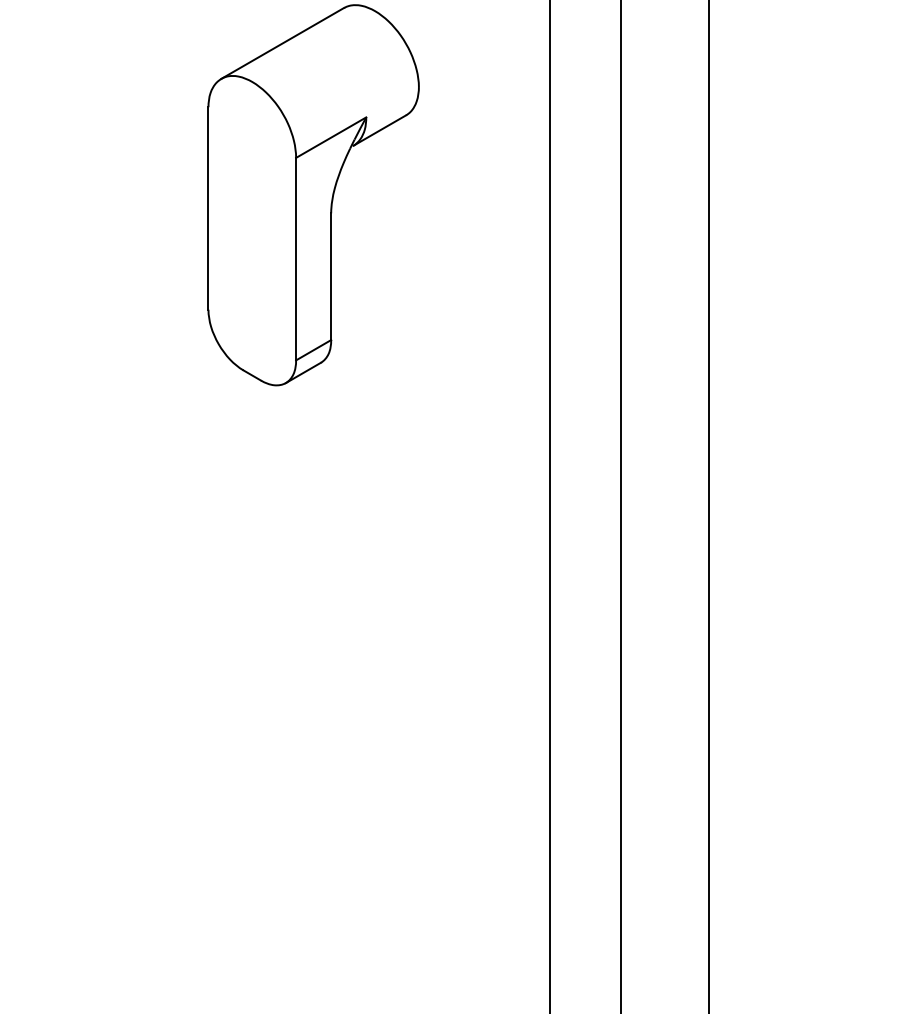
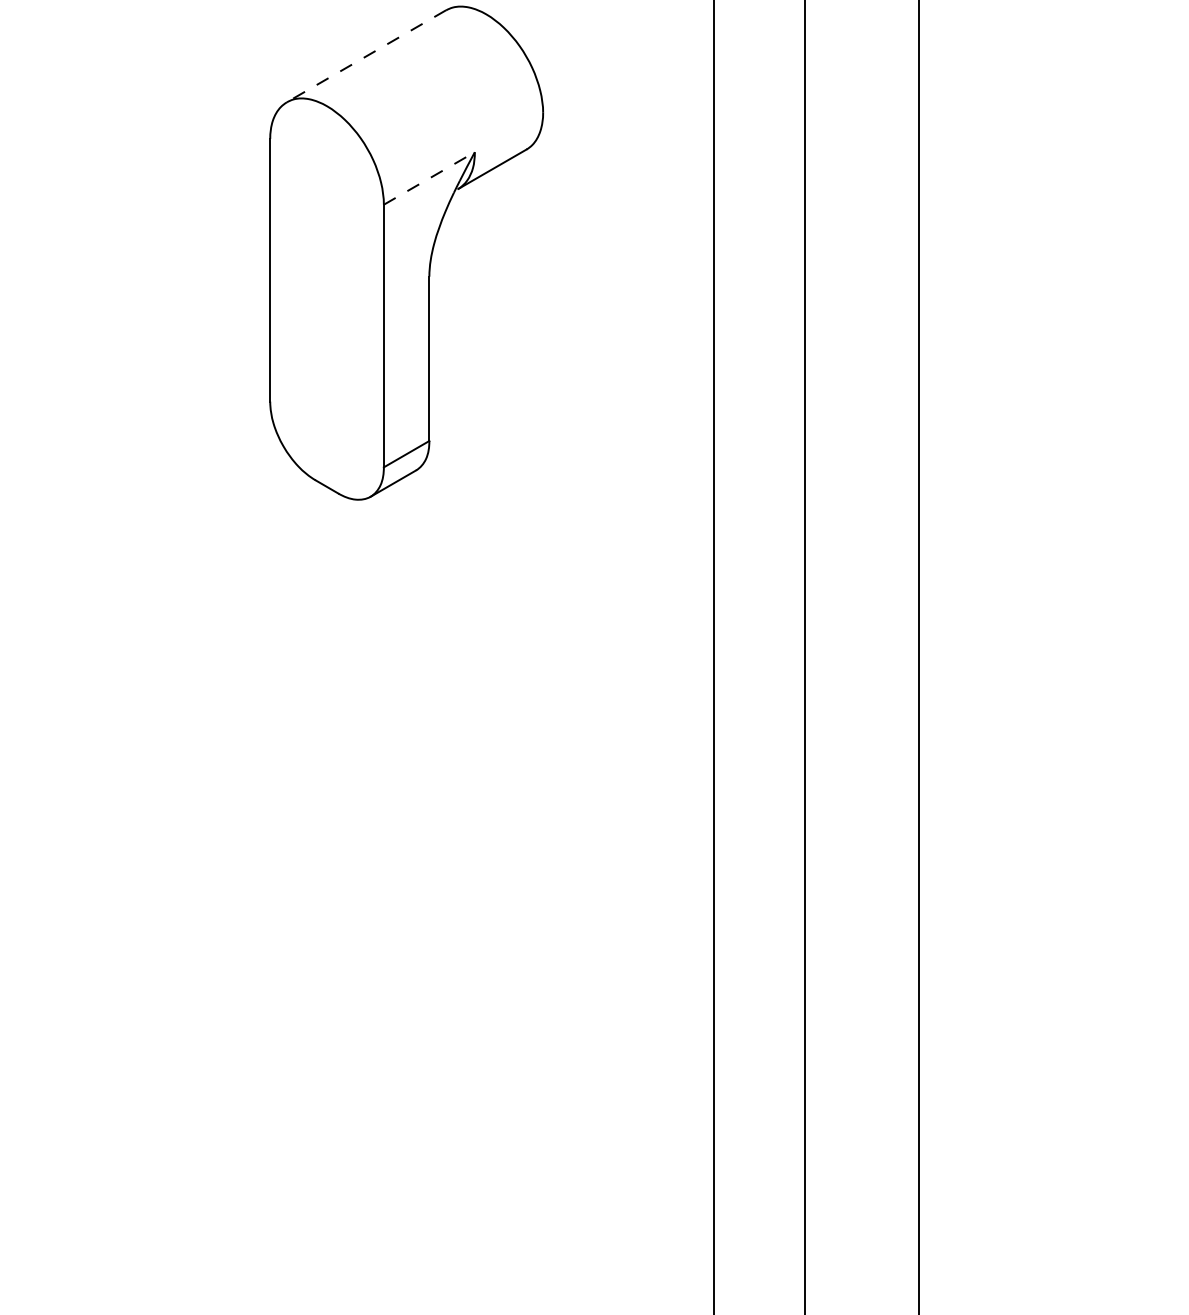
line: (282, 43) -> (366, 56), solid -> dashed
line: (331, 137) -> (429, 178), solid -> dashed

